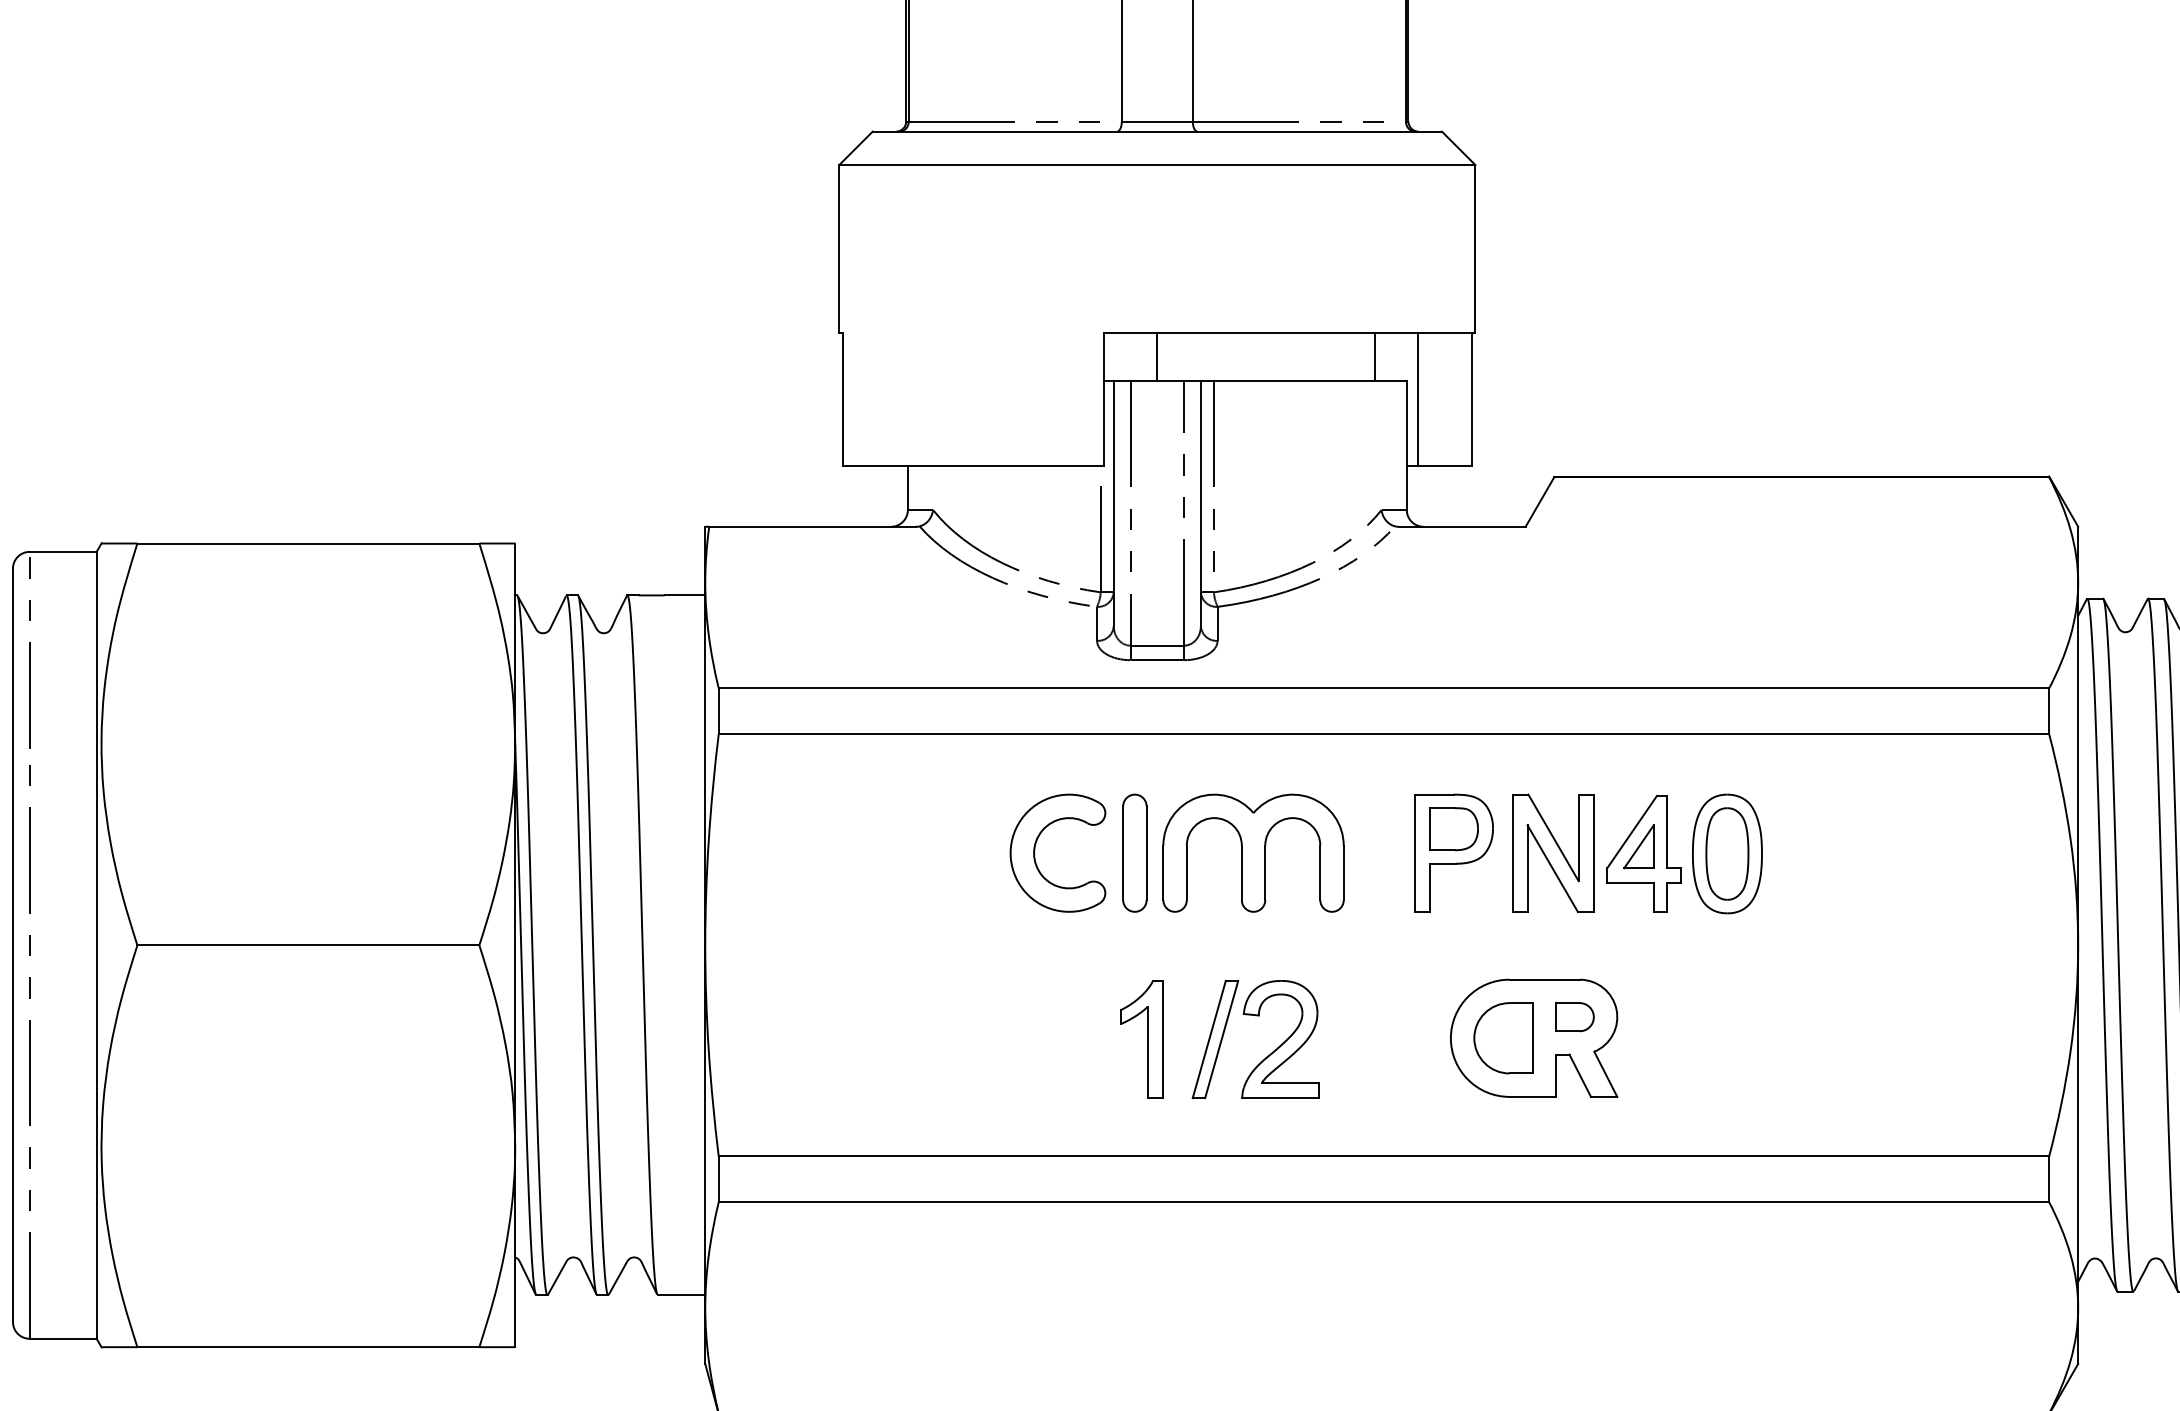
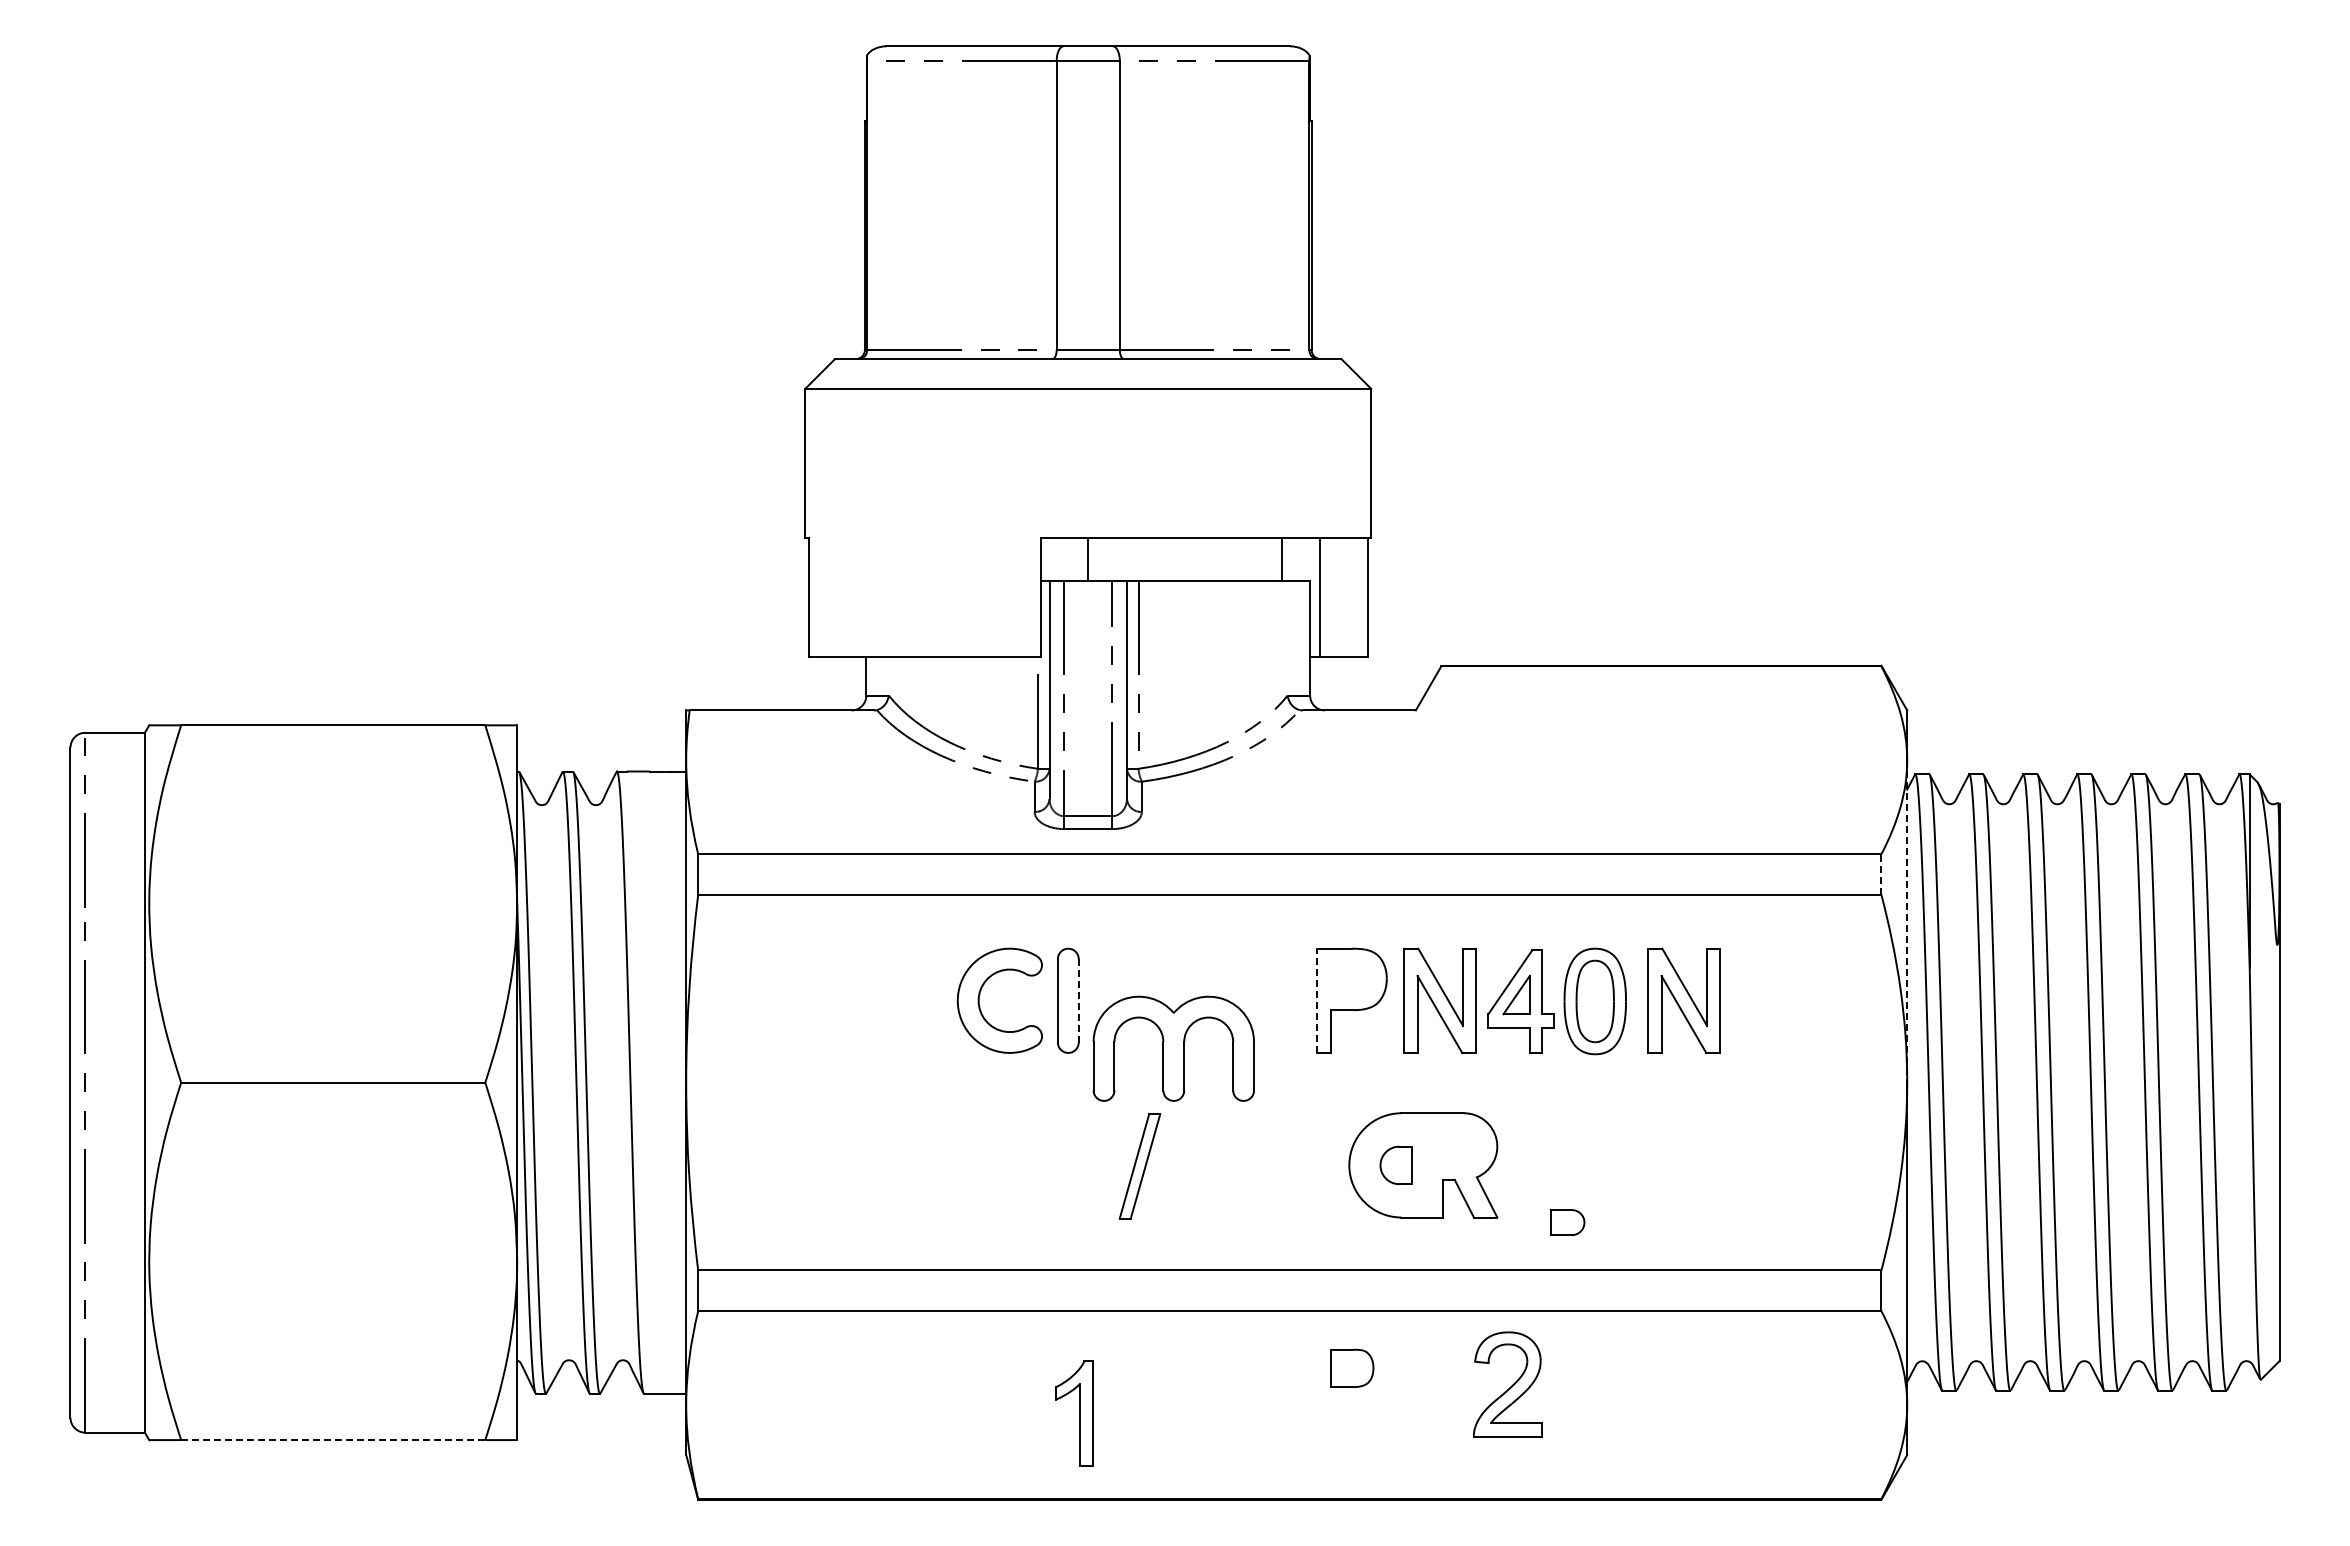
line: (2049, 711) -> (1881, 874), solid -> dashed
line: (2078, 765) -> (1907, 922), solid -> dashed
part: (1454, 828) -> (1352, 1367), moved
line: (1146, 852) -> (1078, 1000), solid -> dashed
part: (1253, 852) -> (1173, 1048), moved
line: (1415, 852) -> (1317, 1000), solid -> dashed
part: (1826, 852) -> (1683, 1000), added
part: (1574, 1017) -> (1567, 1222), moved
part: (1502, 1038) -> (1395, 1165), size x0.6
part: (1141, 1039) -> (1074, 1413), moved
part: (1280, 1039) -> (1507, 1384), moved
line: (308, 1347) -> (333, 1440), solid -> dashed

